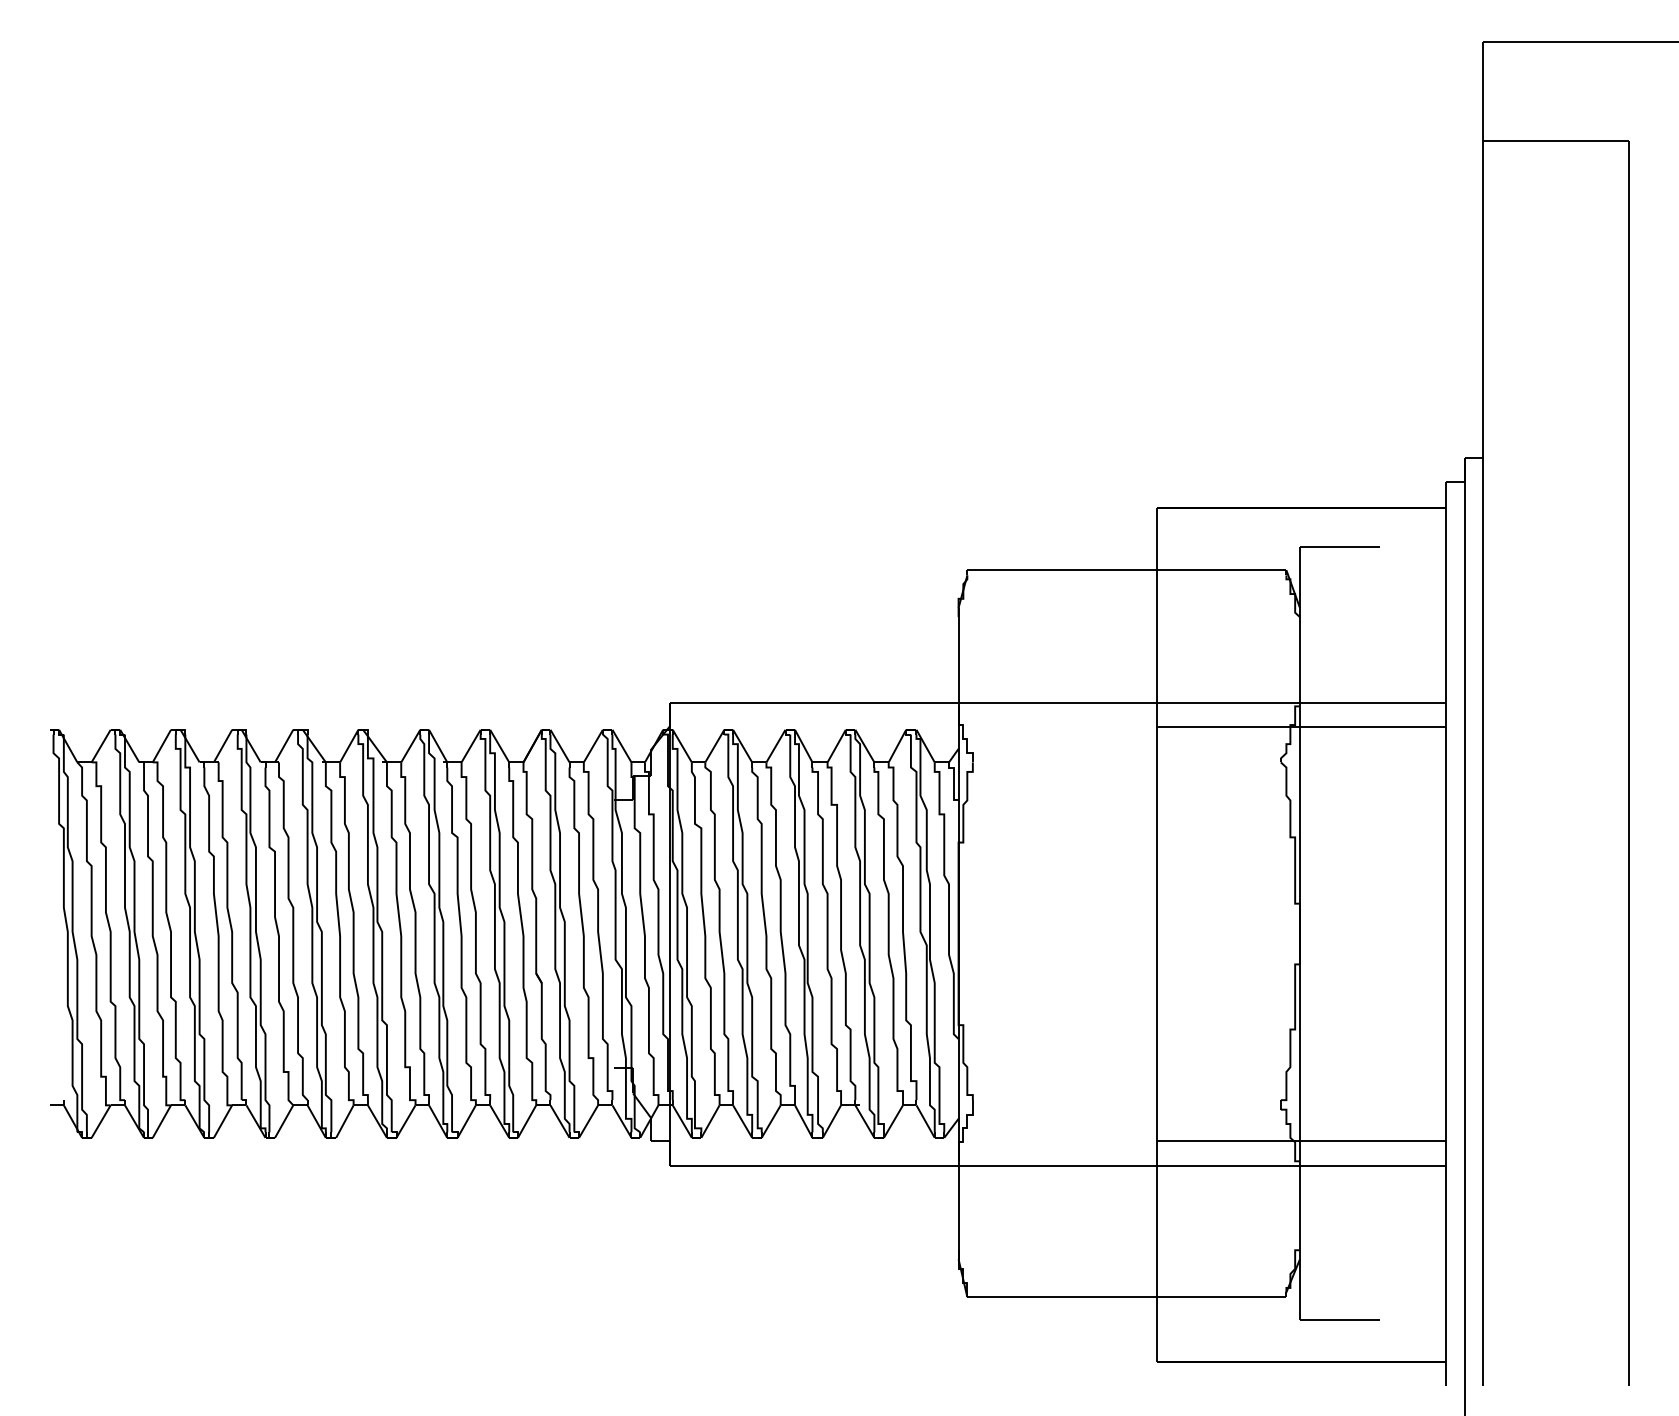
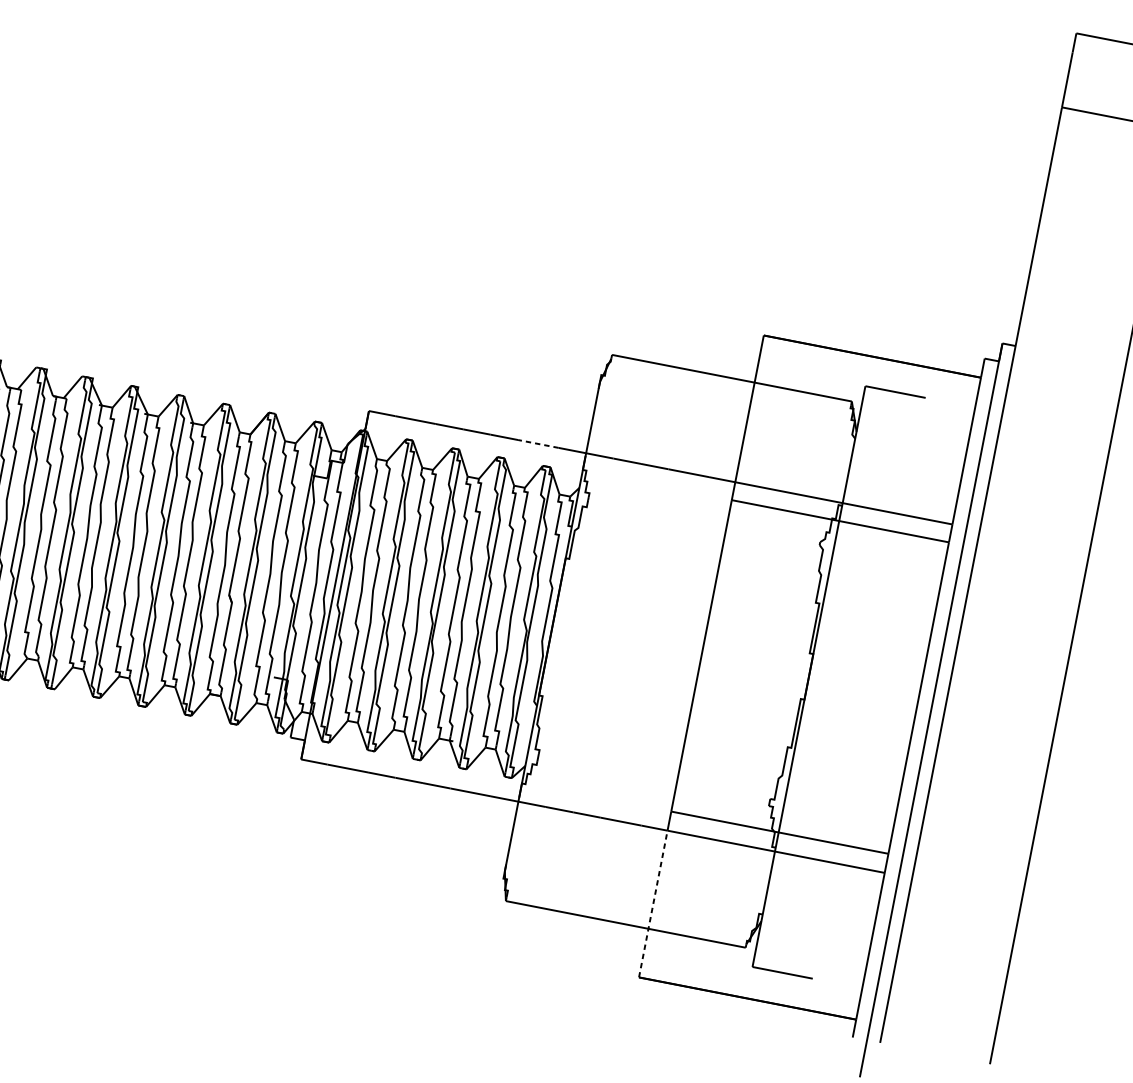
line: (895, 702) -> (538, 443), solid -> dashed
line: (1157, 1264) -> (653, 904), solid -> dashed

